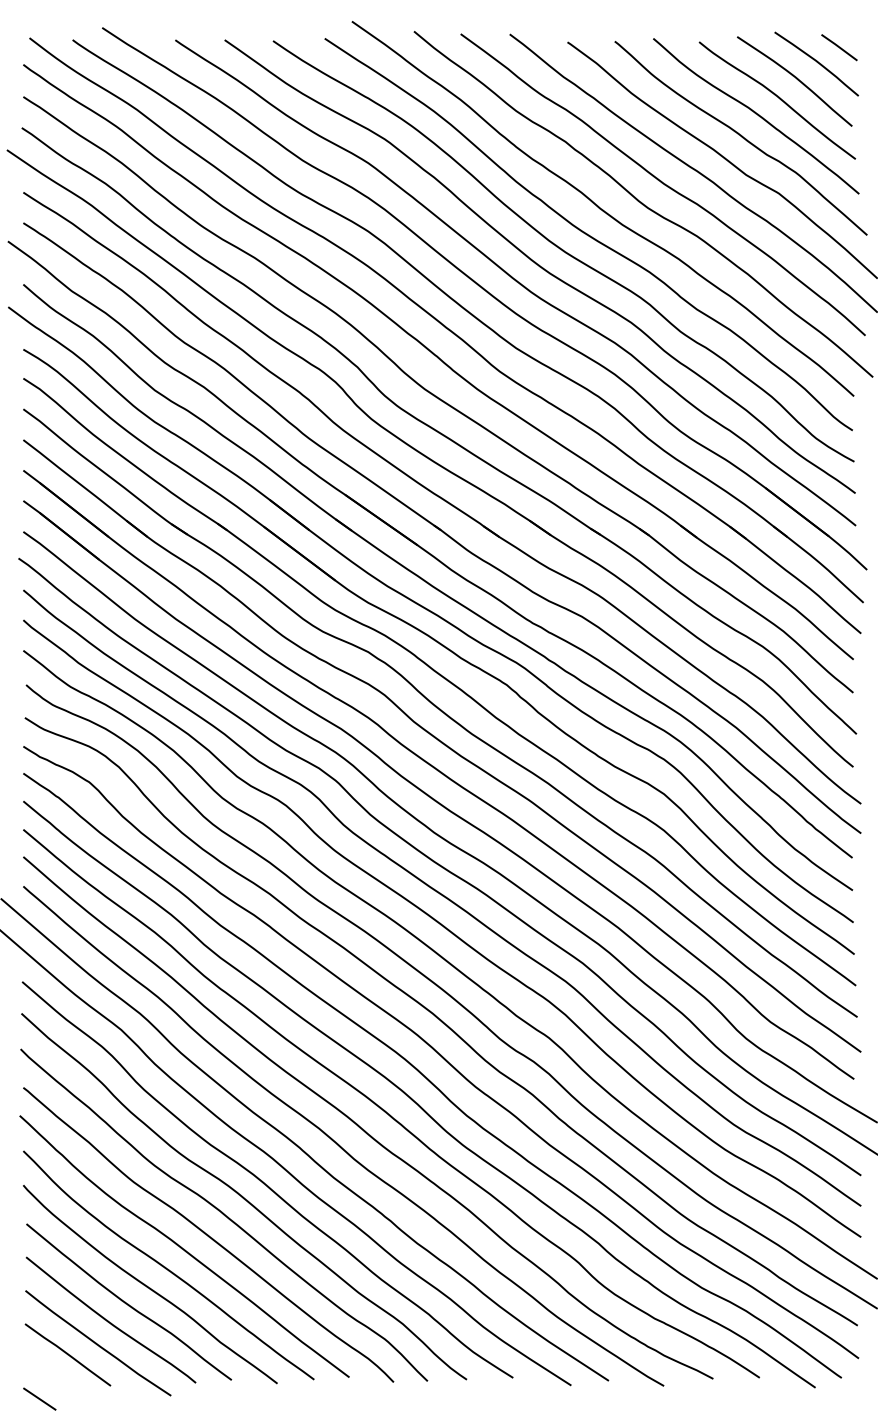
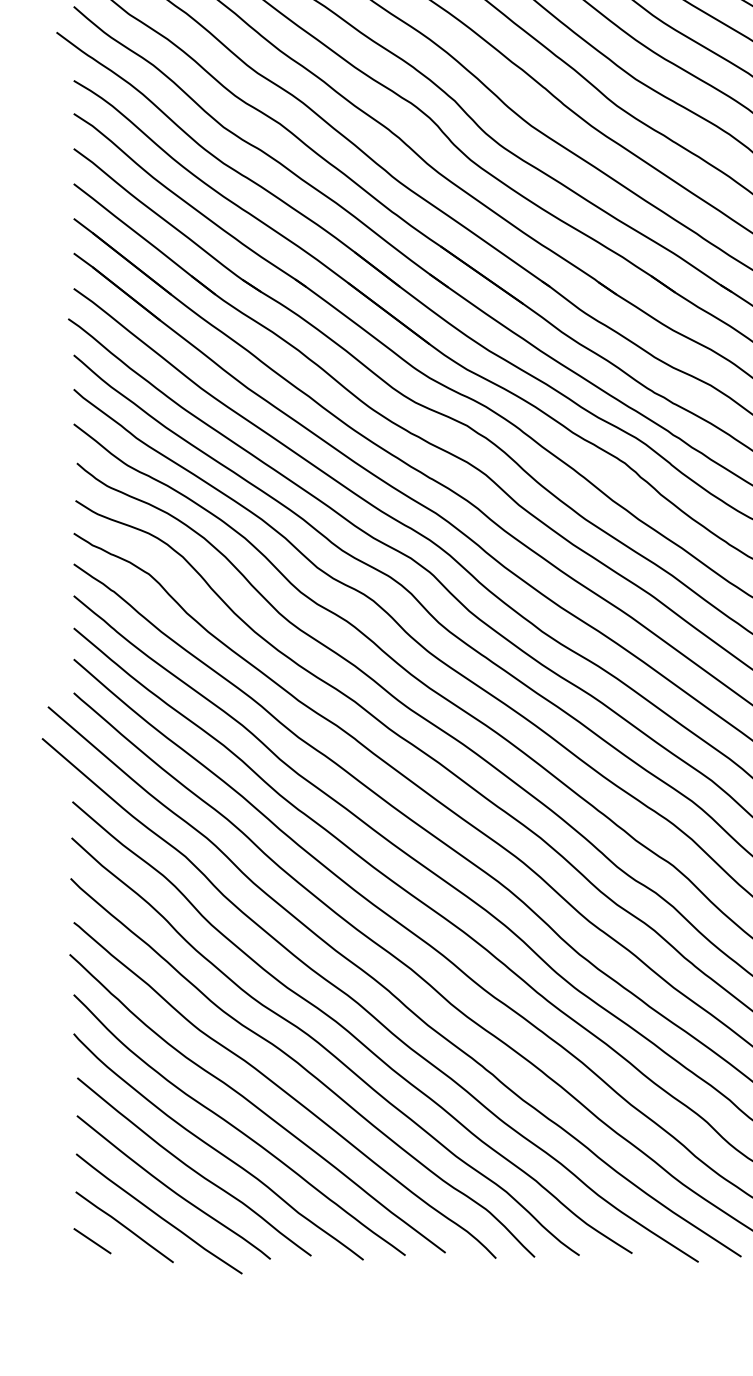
line: (39, 1398) -> (92, 1240), moved

